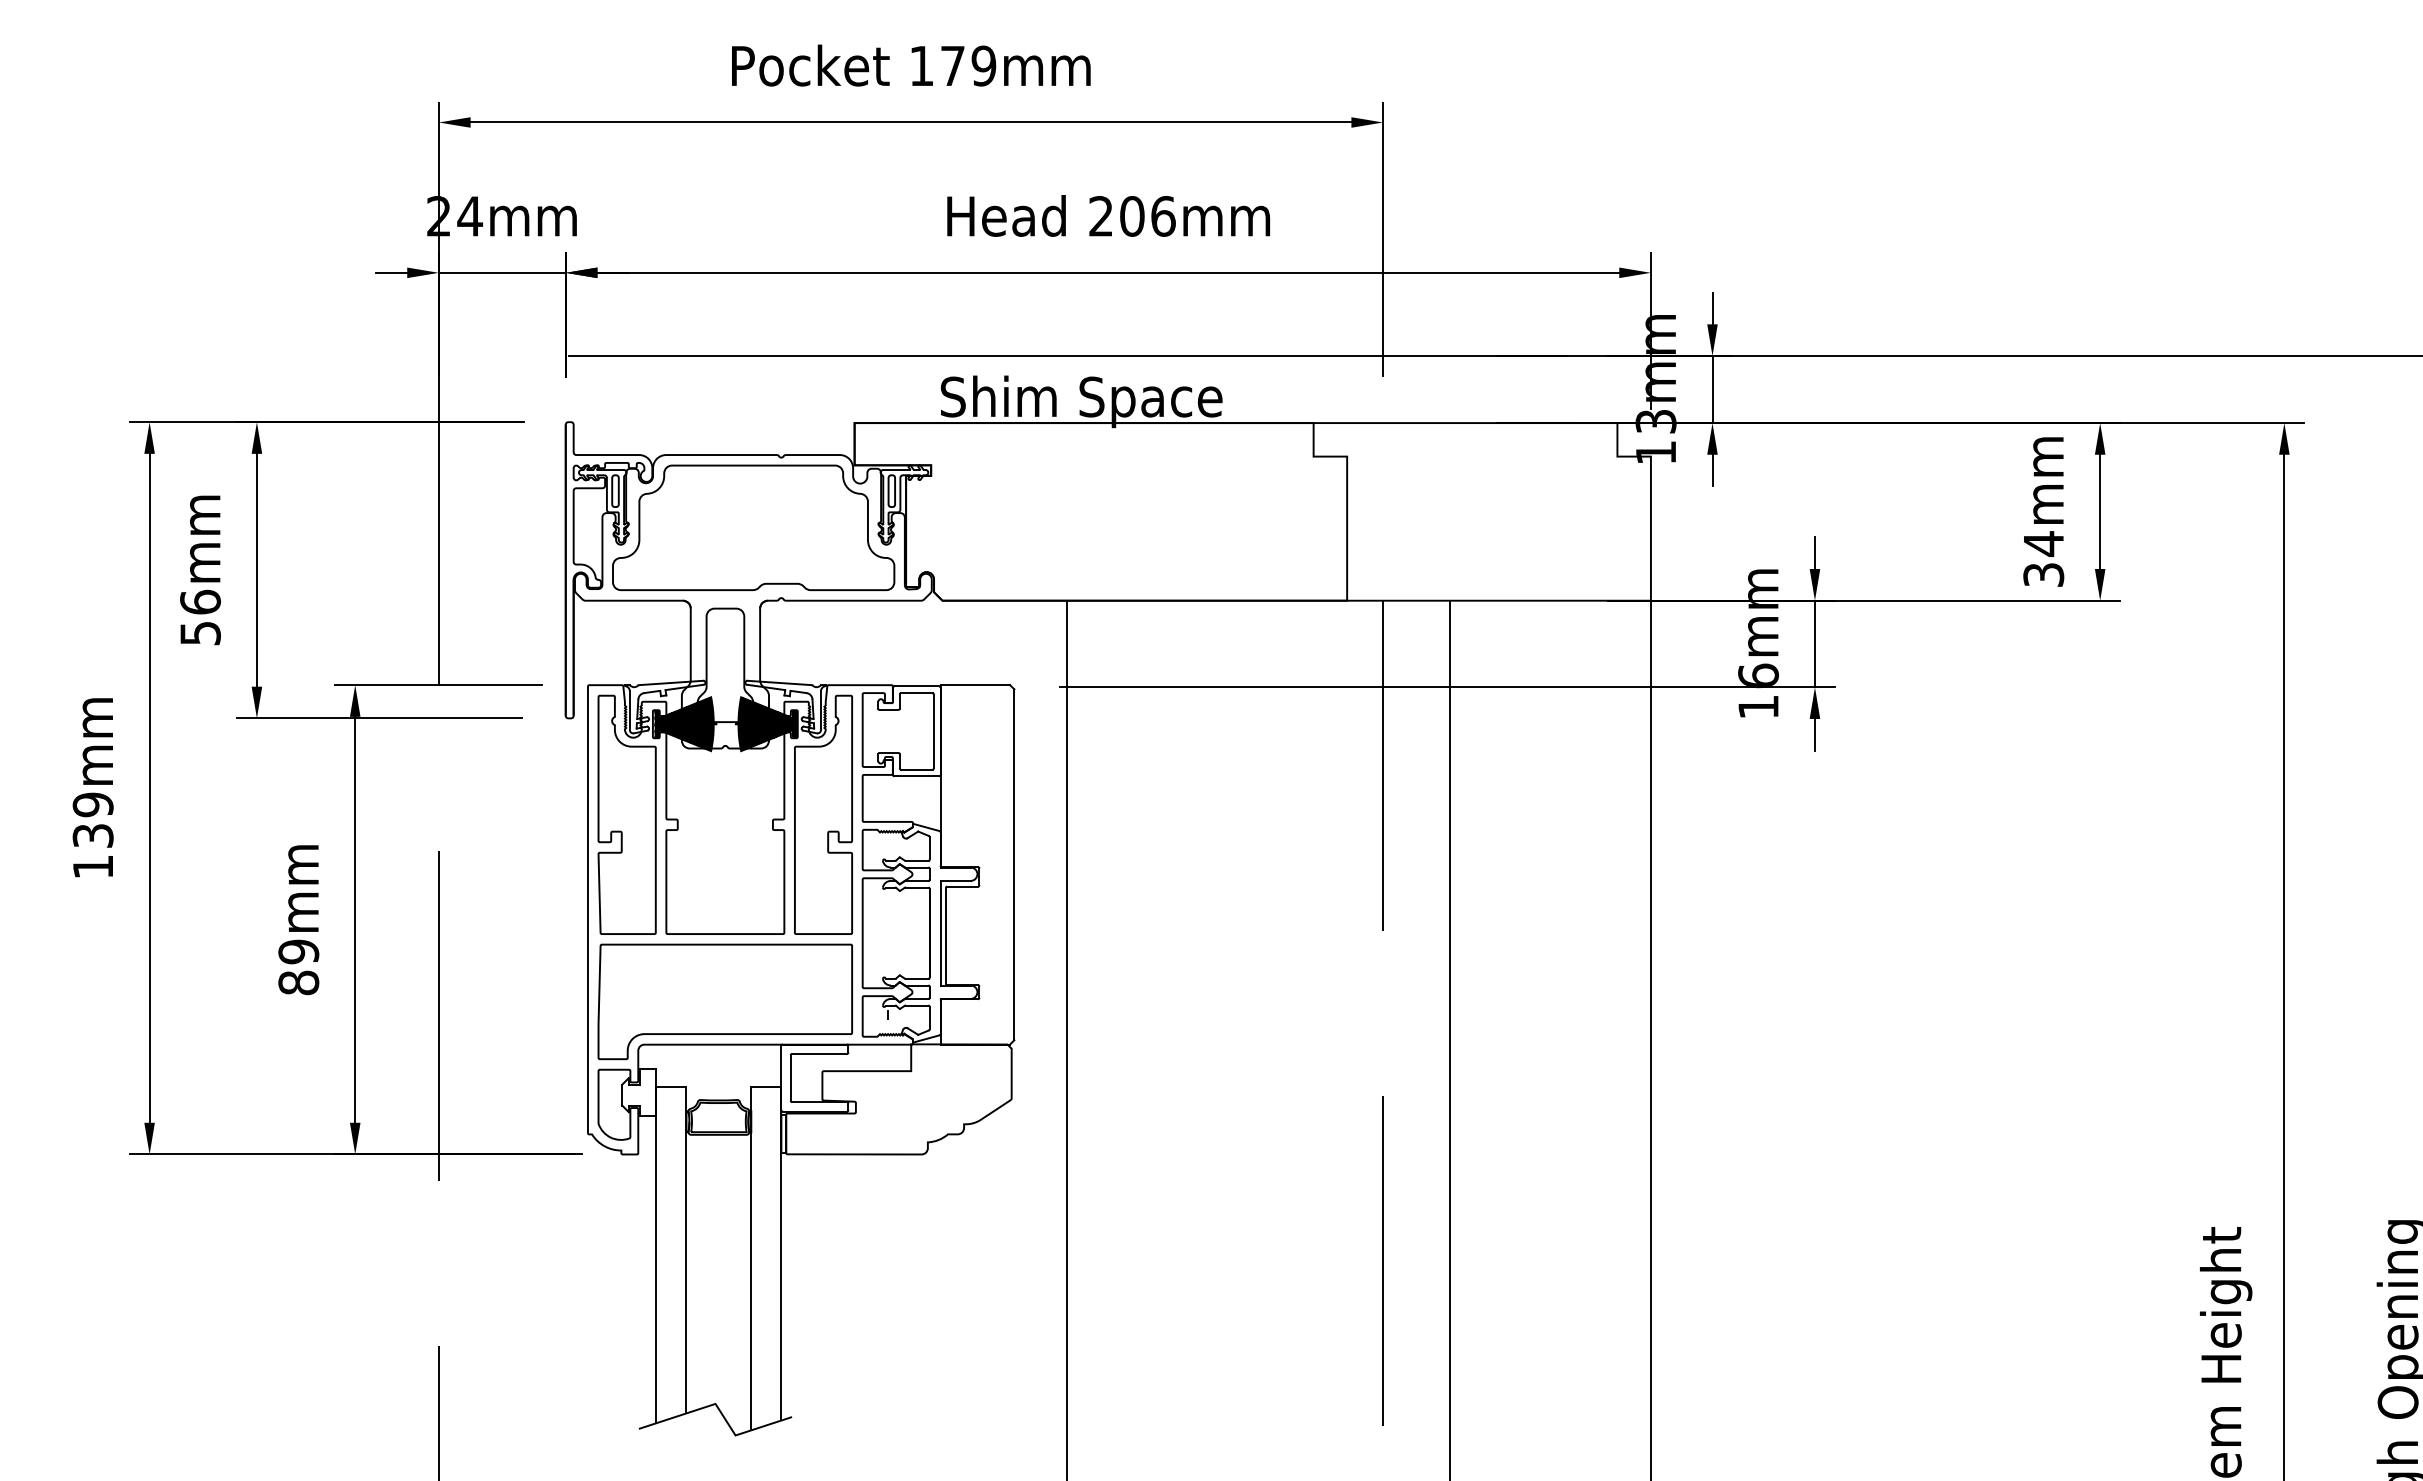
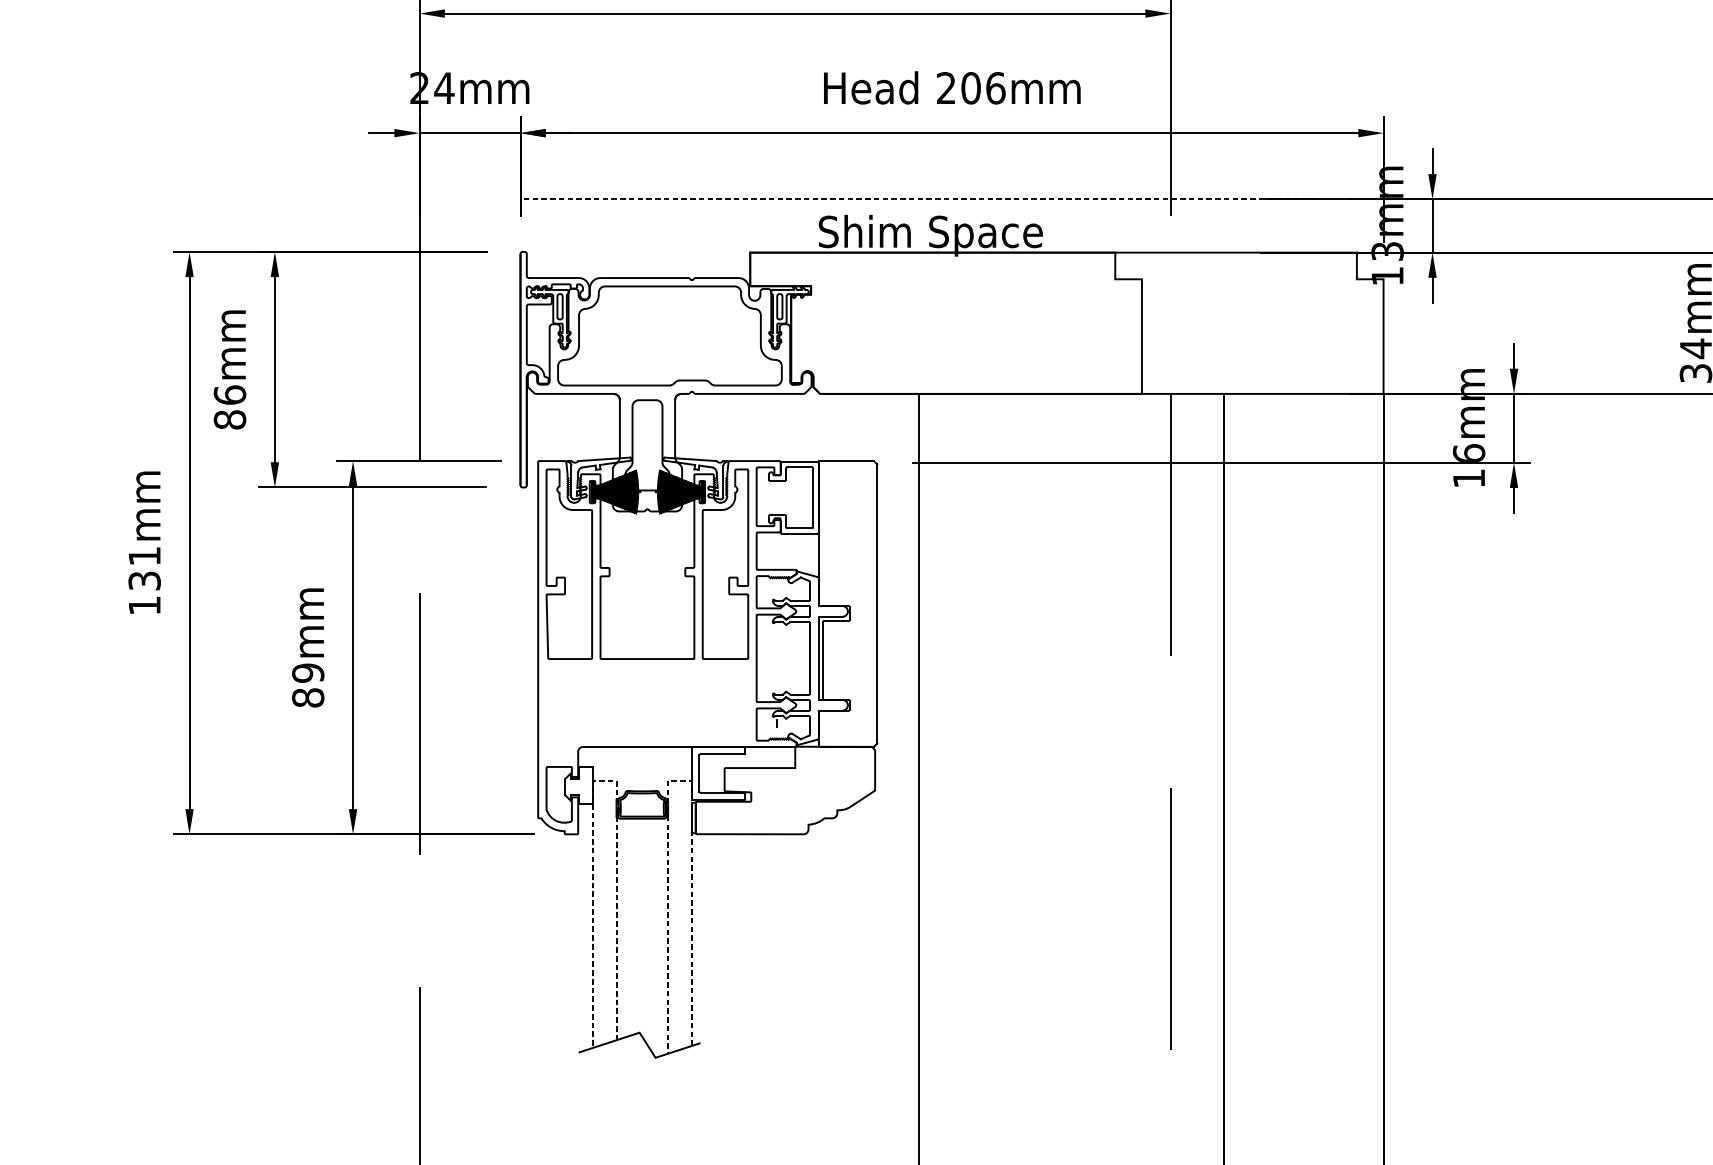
line: (1068, 356) -> (920, 199), solid -> dashed
text: (200, 633) -> (230, 419), 56mm -> 86mm
text: (92, 804) -> (144, 555), 139mm -> 131mm
part: (724, 1001) -> (646, 712), removed
line: (666, 1087) -> (600, 781), solid -> dashed
line: (761, 1087) -> (676, 781), solid -> dashed

